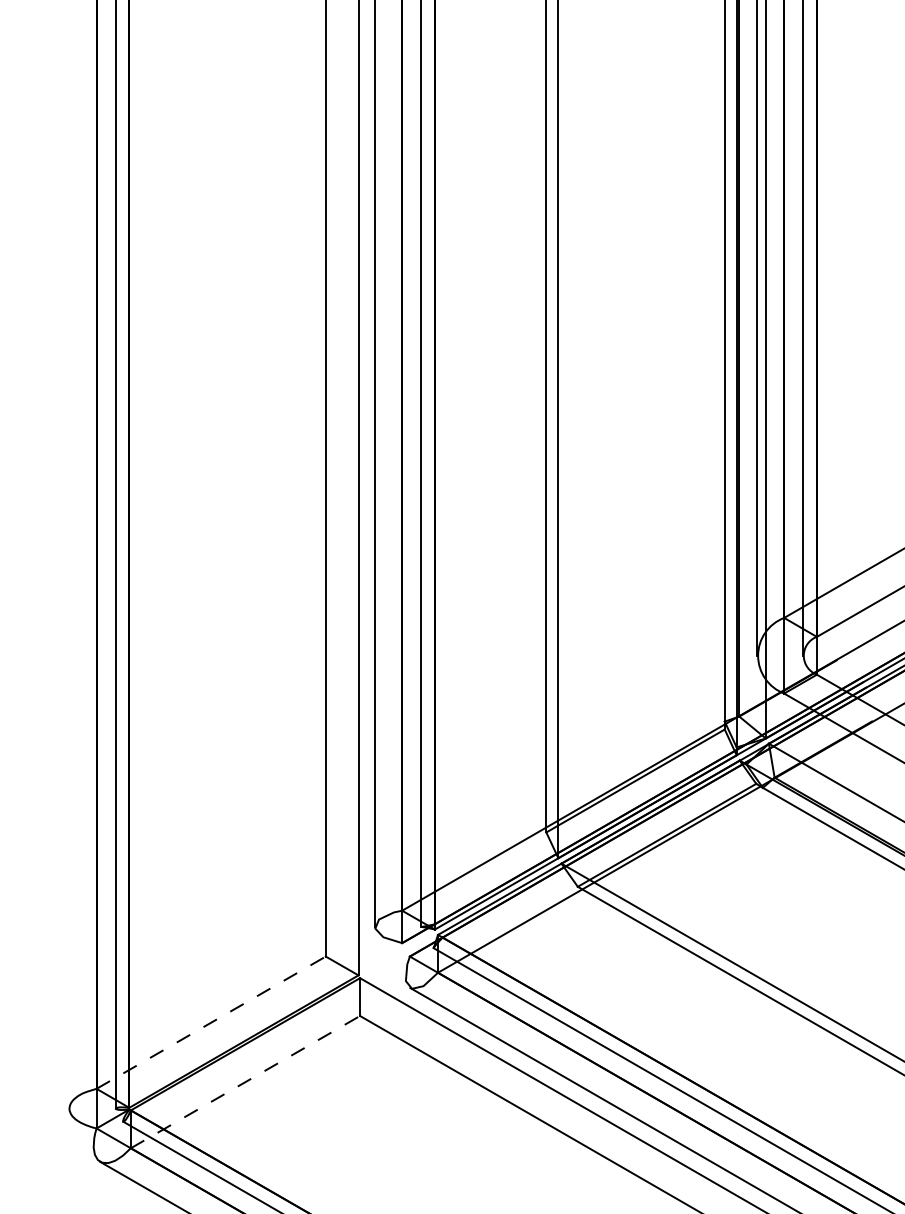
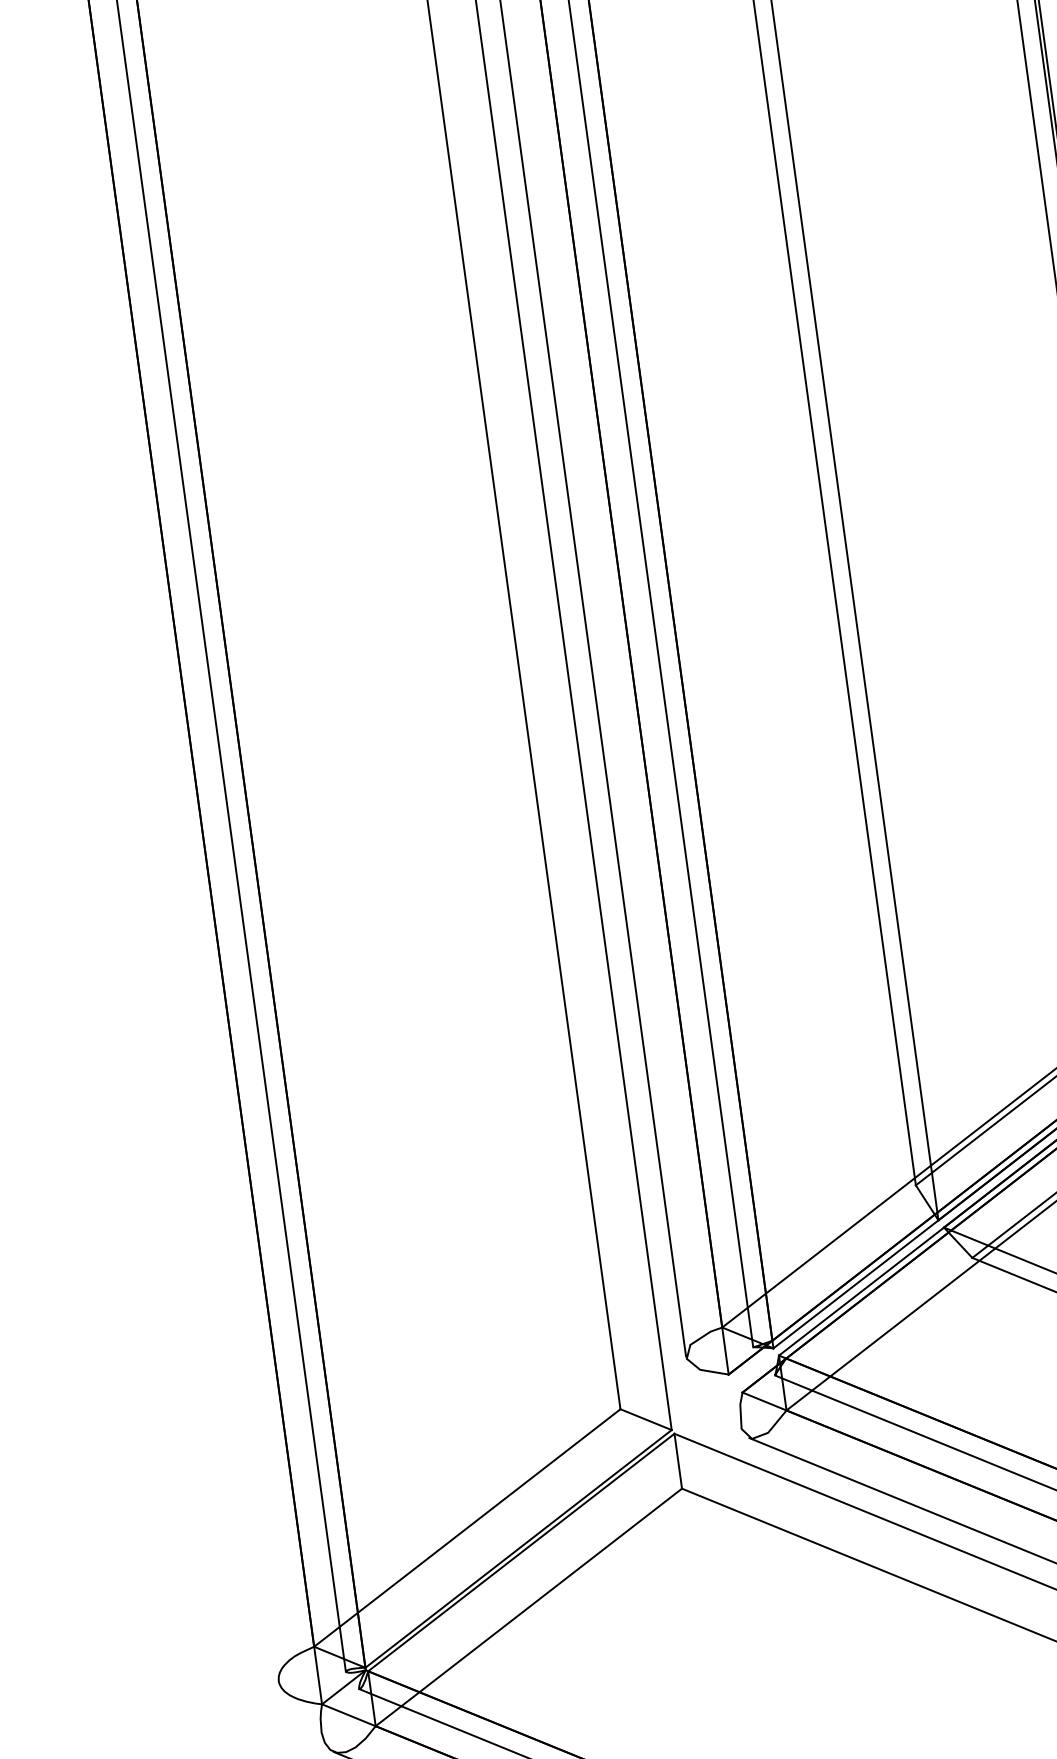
line: (211, 1022) -> (467, 1527), dashed -> solid
line: (245, 1081) -> (528, 1606), dashed -> solid

